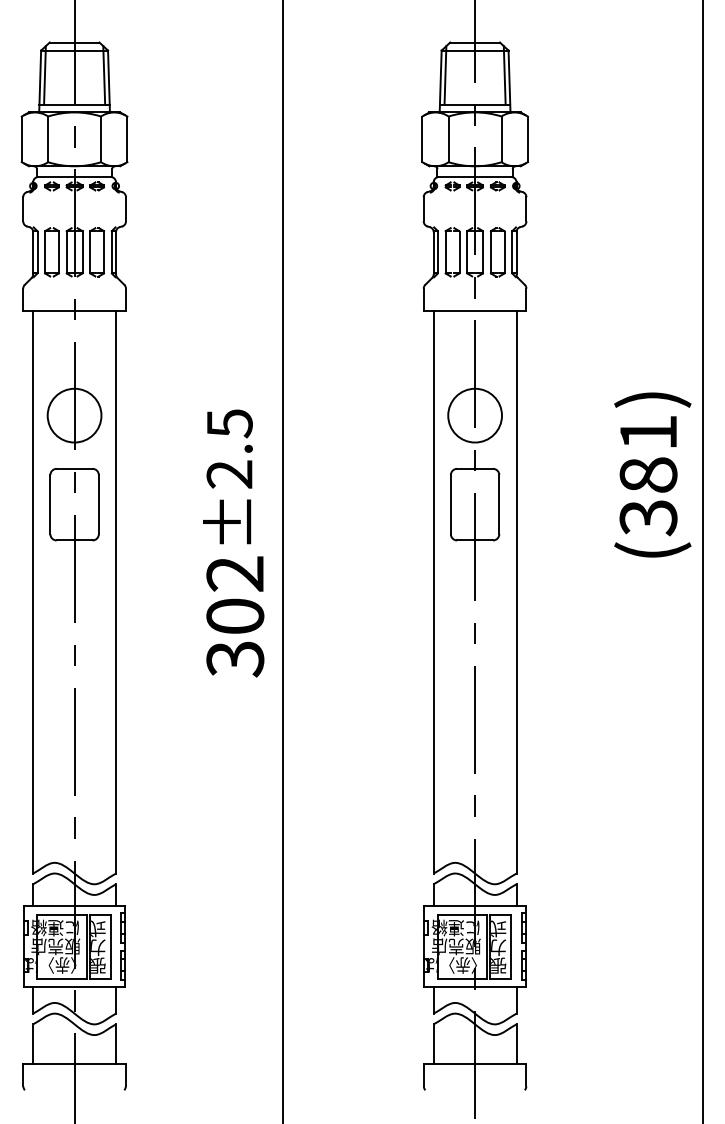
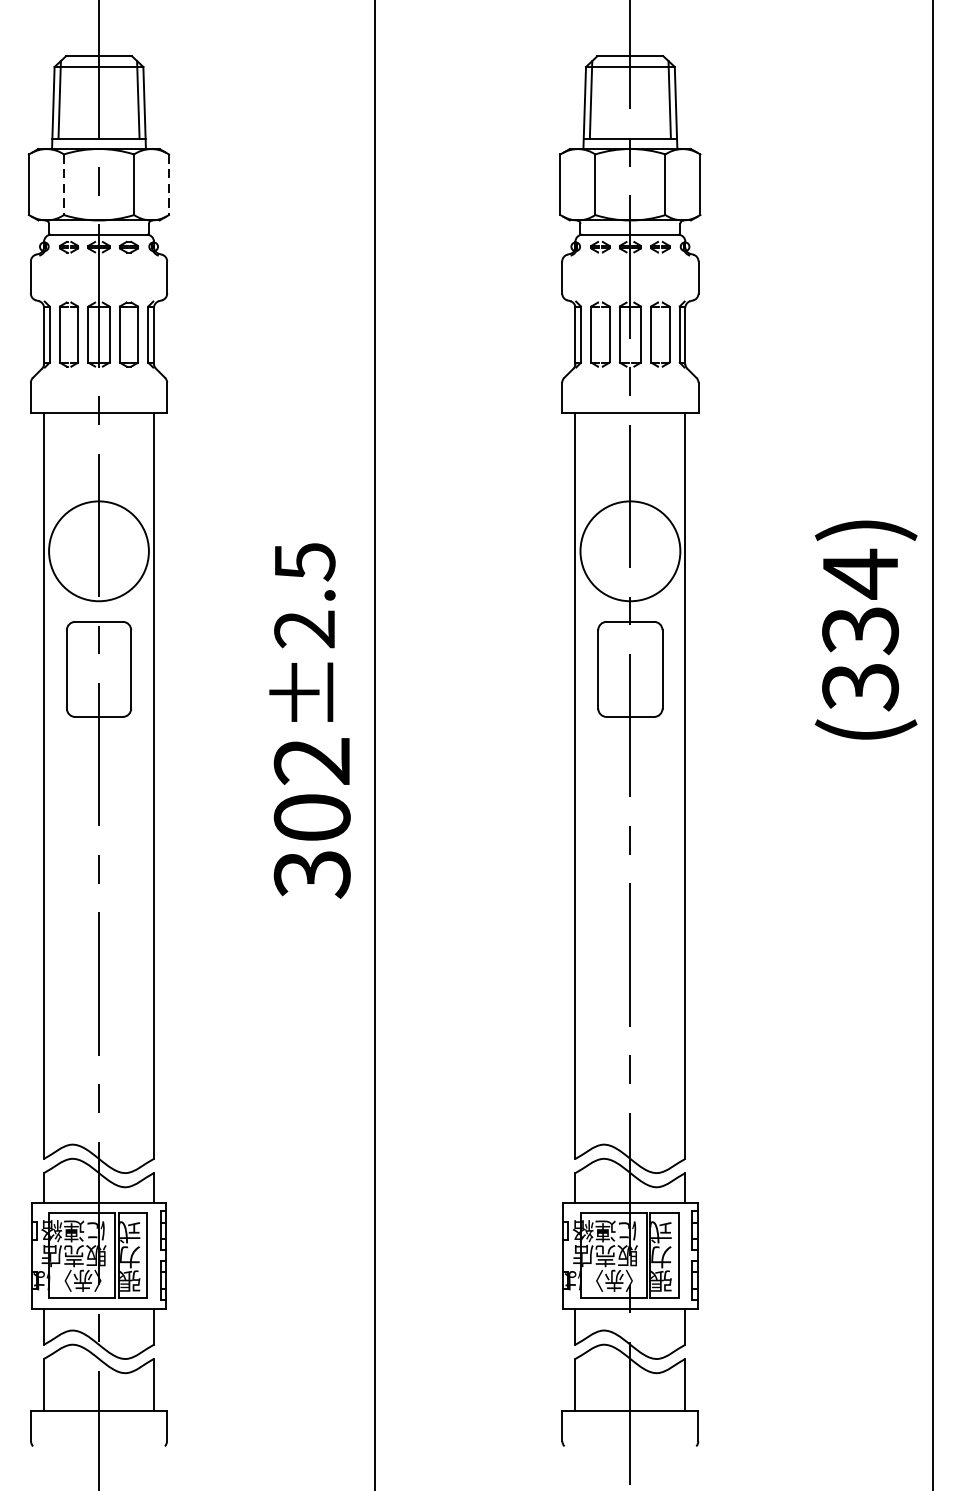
line: (48, 139) -> (64, 184), solid -> dashed
line: (127, 139) -> (169, 184), solid -> dashed
circle: (74, 415) -> (98, 551), size x1.4
circle: (475, 415) -> (630, 551), size x1.4
text: (648, 453) -> (860, 601), (381) -> (334)

